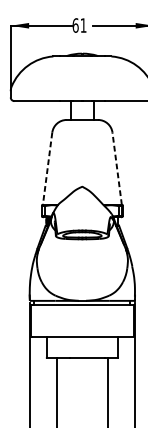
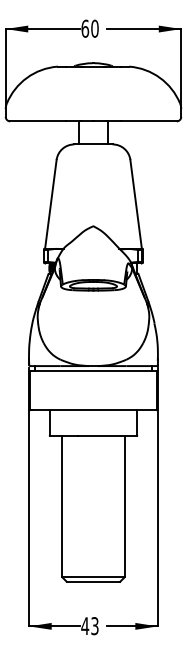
text: (83, 25) -> (94, 28), 61 -> 60
line: (47, 168) -> (50, 204), dashed -> solid
line: (117, 168) -> (136, 204), dashed -> solid

